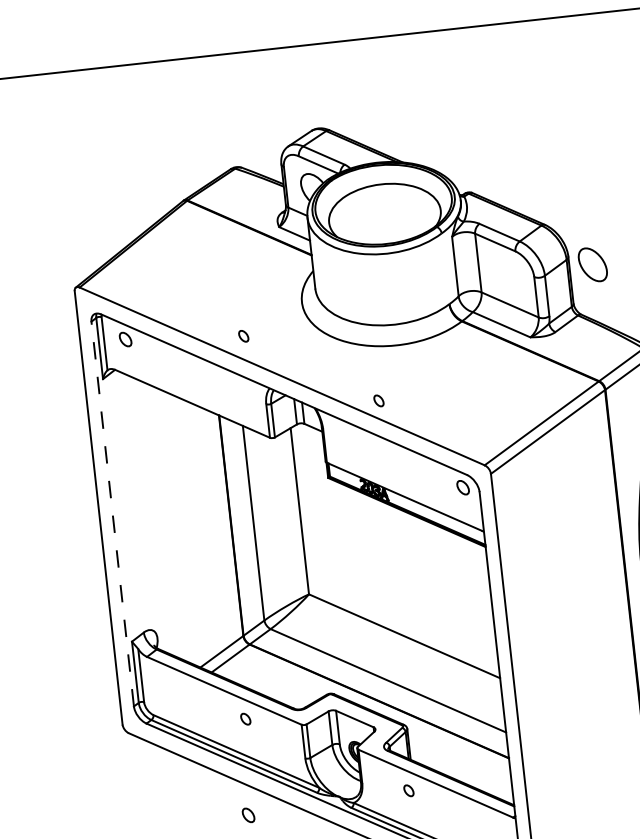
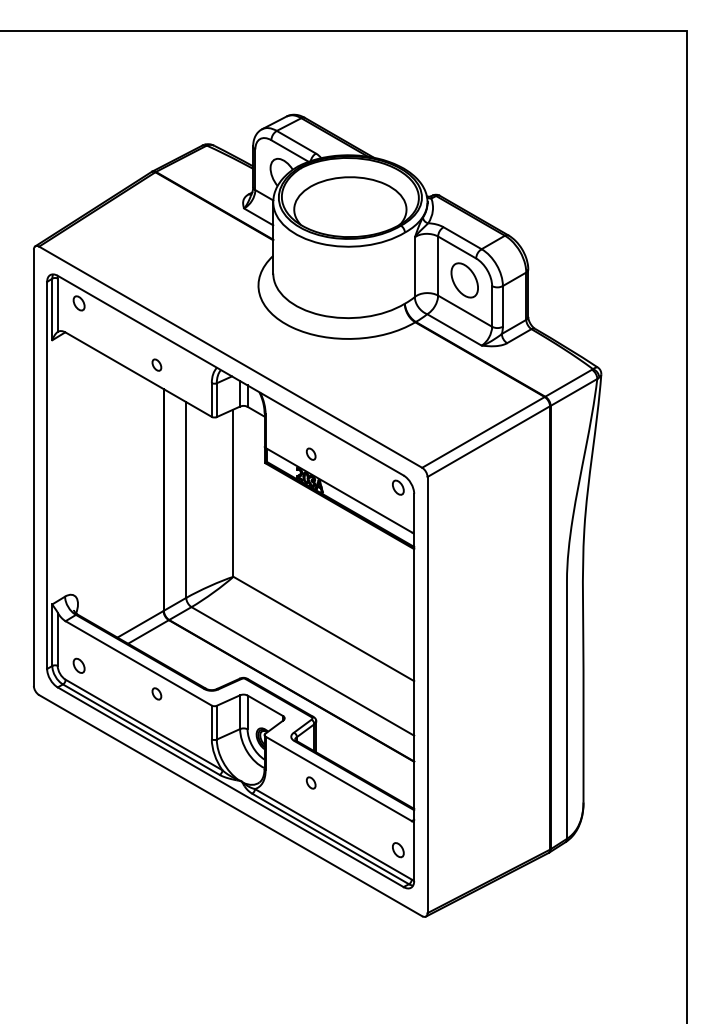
part: (592, 264) -> (464, 280), moved
part: (243, 335) -> (156, 364), moved
part: (378, 400) -> (310, 453), moved
line: (113, 514) -> (47, 475), dashed -> solid
part: (247, 815) -> (78, 665), moved

